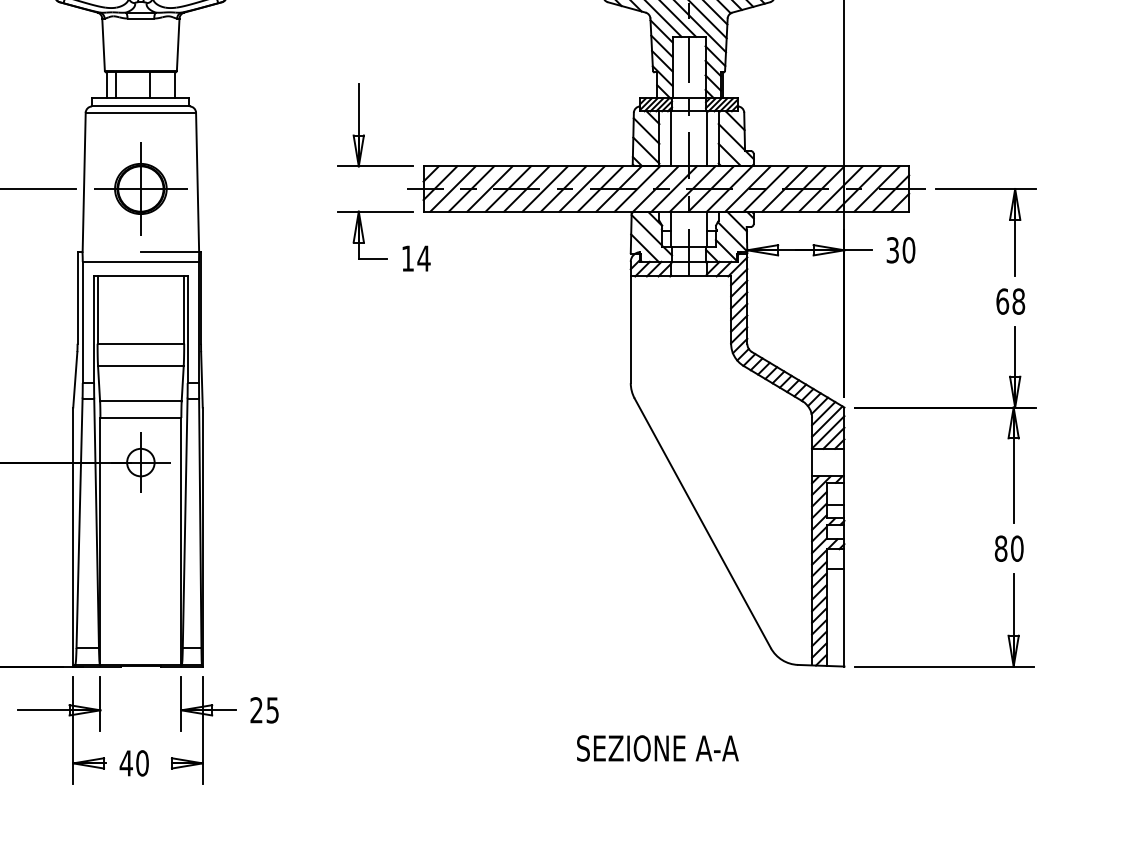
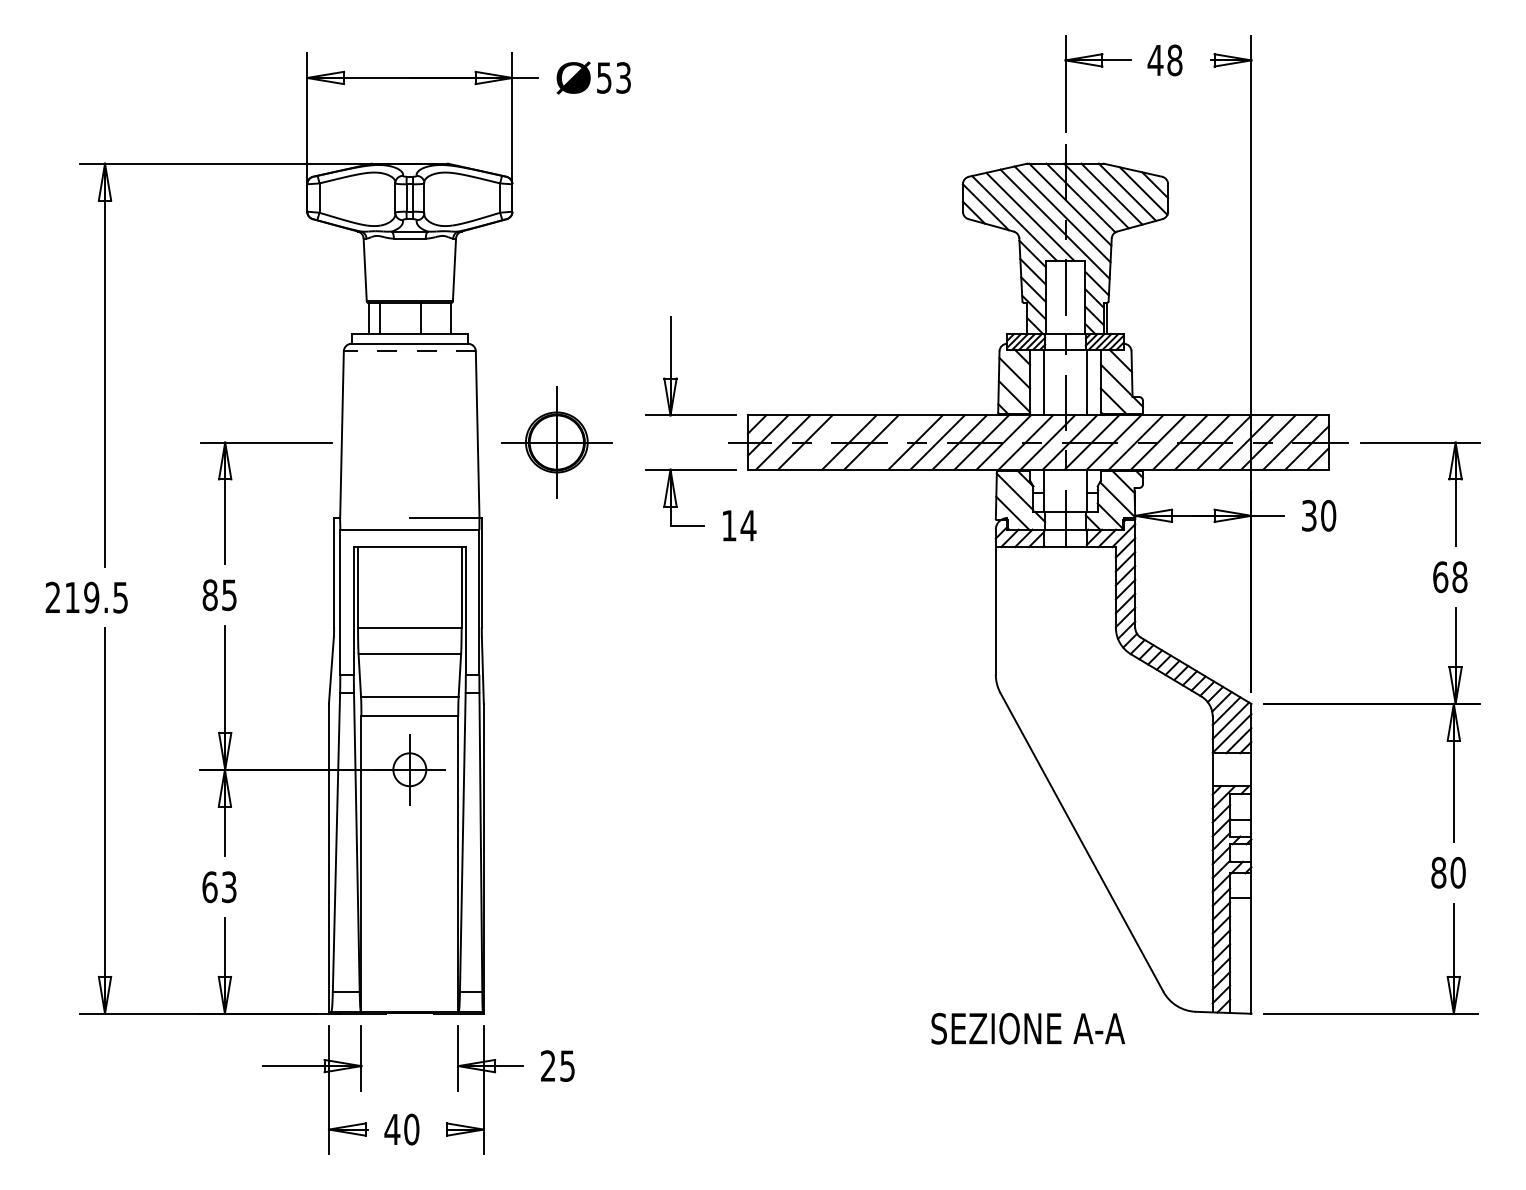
line: (140, 112) -> (409, 351), solid -> dashed
part: (140, 188) -> (556, 442), moved
line: (490, 188) -> (827, 442), removed
line: (545, 188) -> (893, 442), removed
text: (657, 748) -> (1027, 1028), moved

